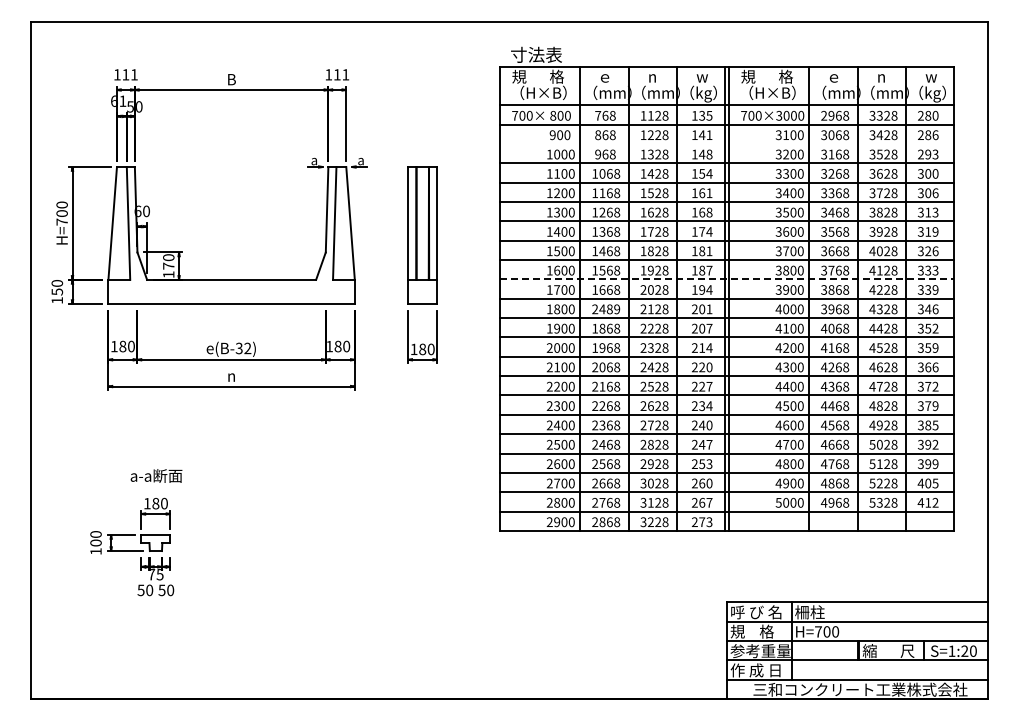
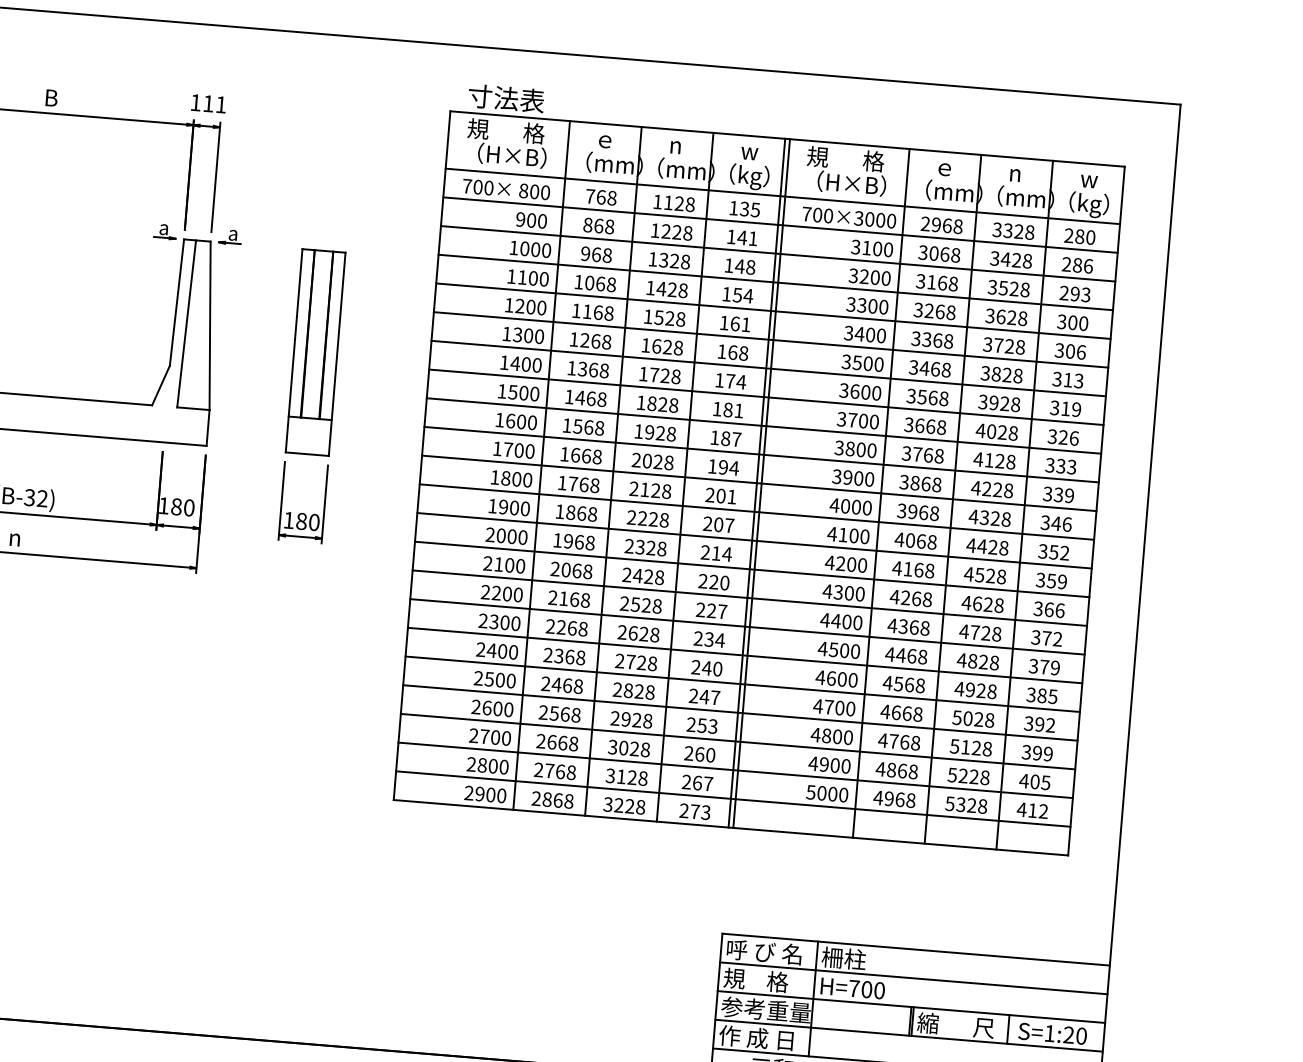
line: (726, 143) -> (777, 253), added
line: (727, 279) -> (762, 454), dashed -> solid
text: (606, 309) -> (579, 484), 2489 -> 1768

